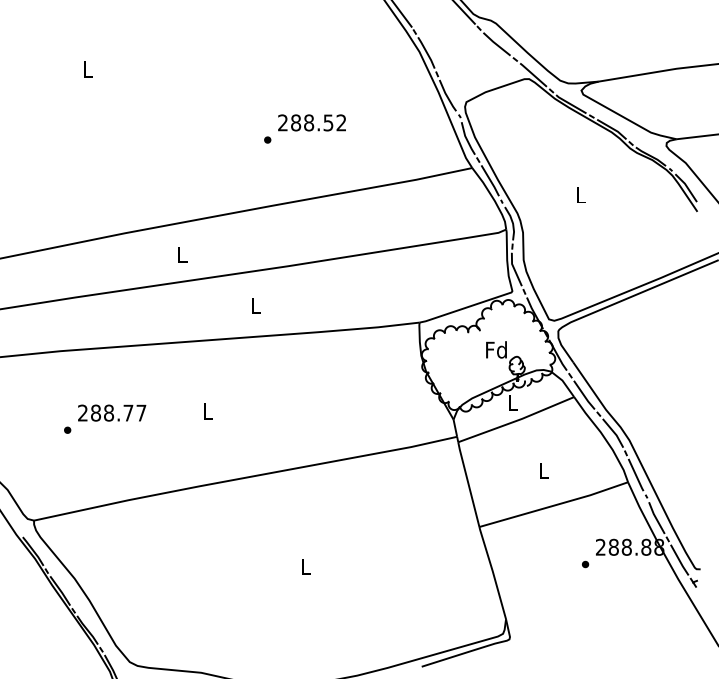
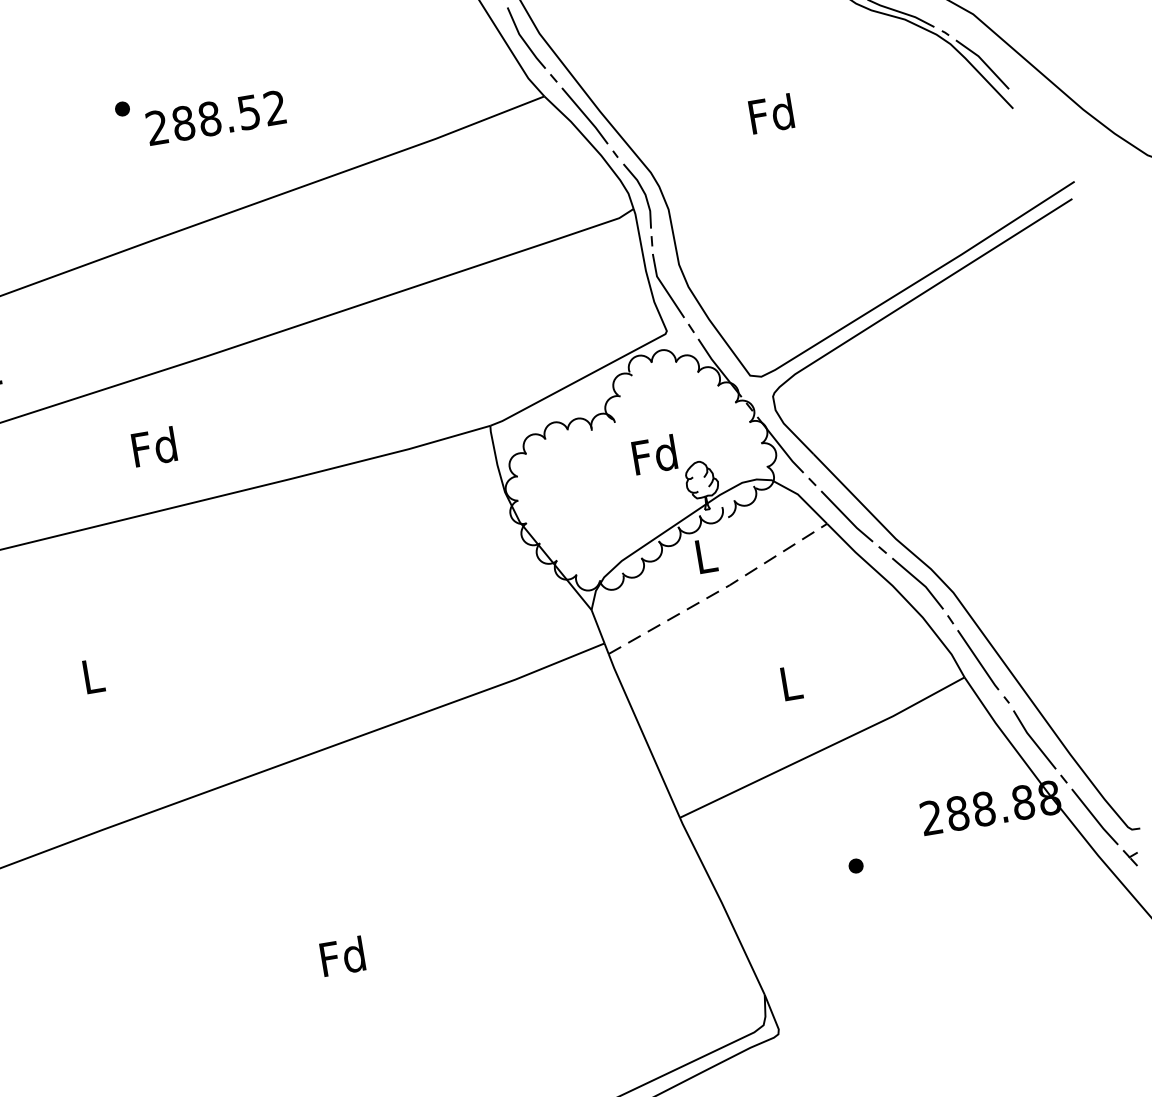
text: (311, 122) -> (214, 117), moved
text: (580, 194) -> (771, 113), L -> Fd
text: (255, 305) -> (153, 446), L -> Fd
line: (517, 420) -> (720, 590), solid -> dashed
part: (585, 564) -> (856, 866), moved
text: (305, 566) -> (342, 956), L -> Fd

